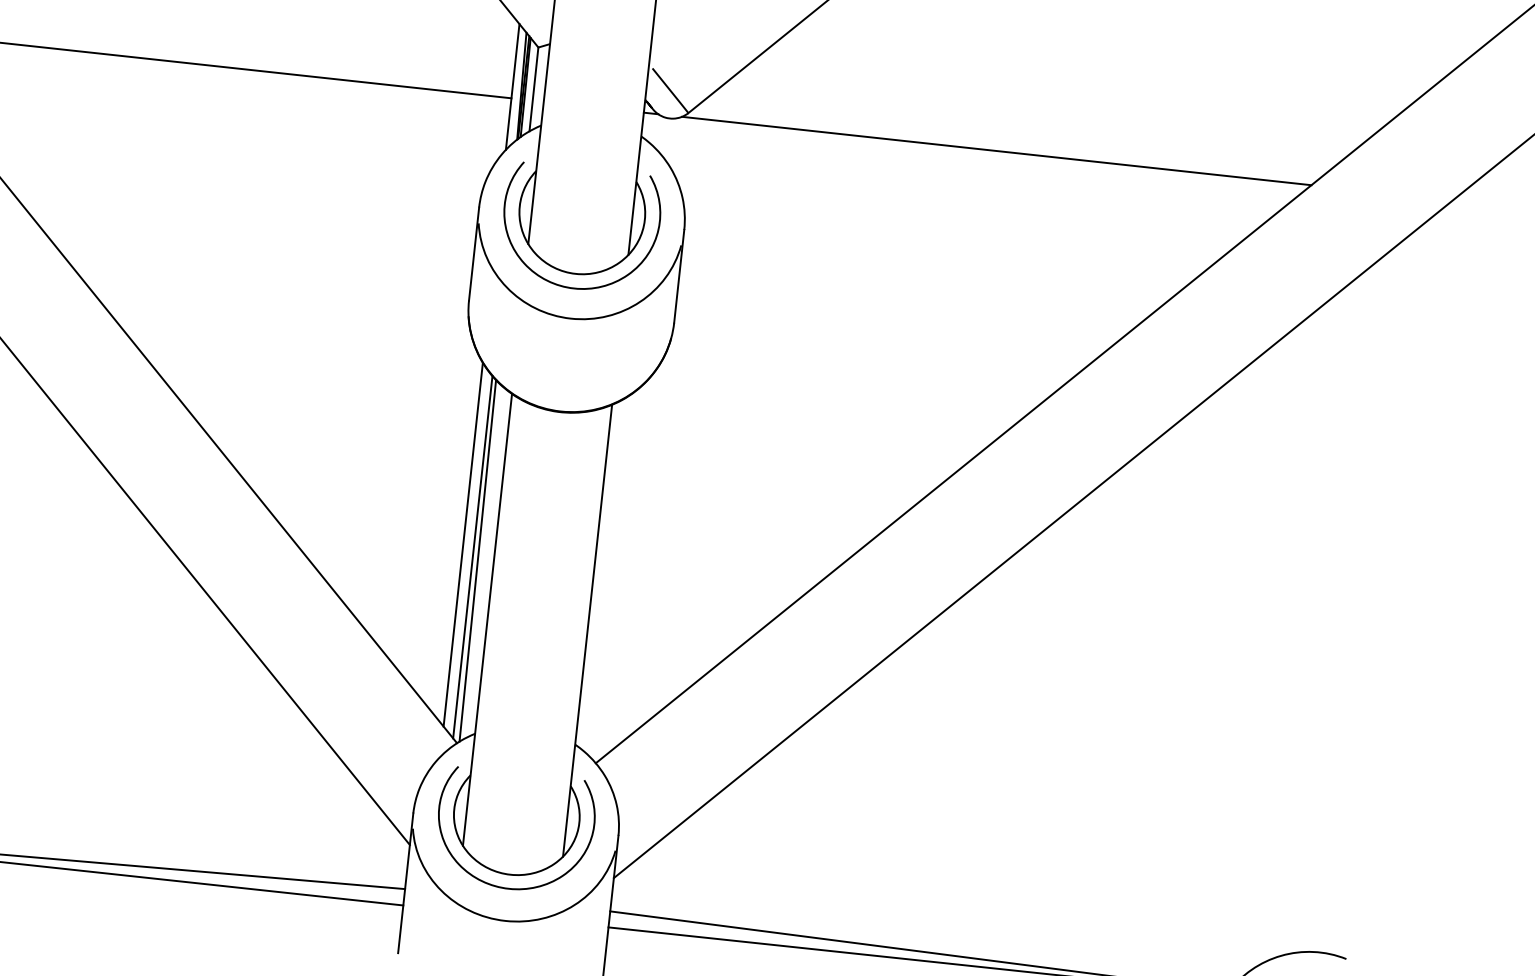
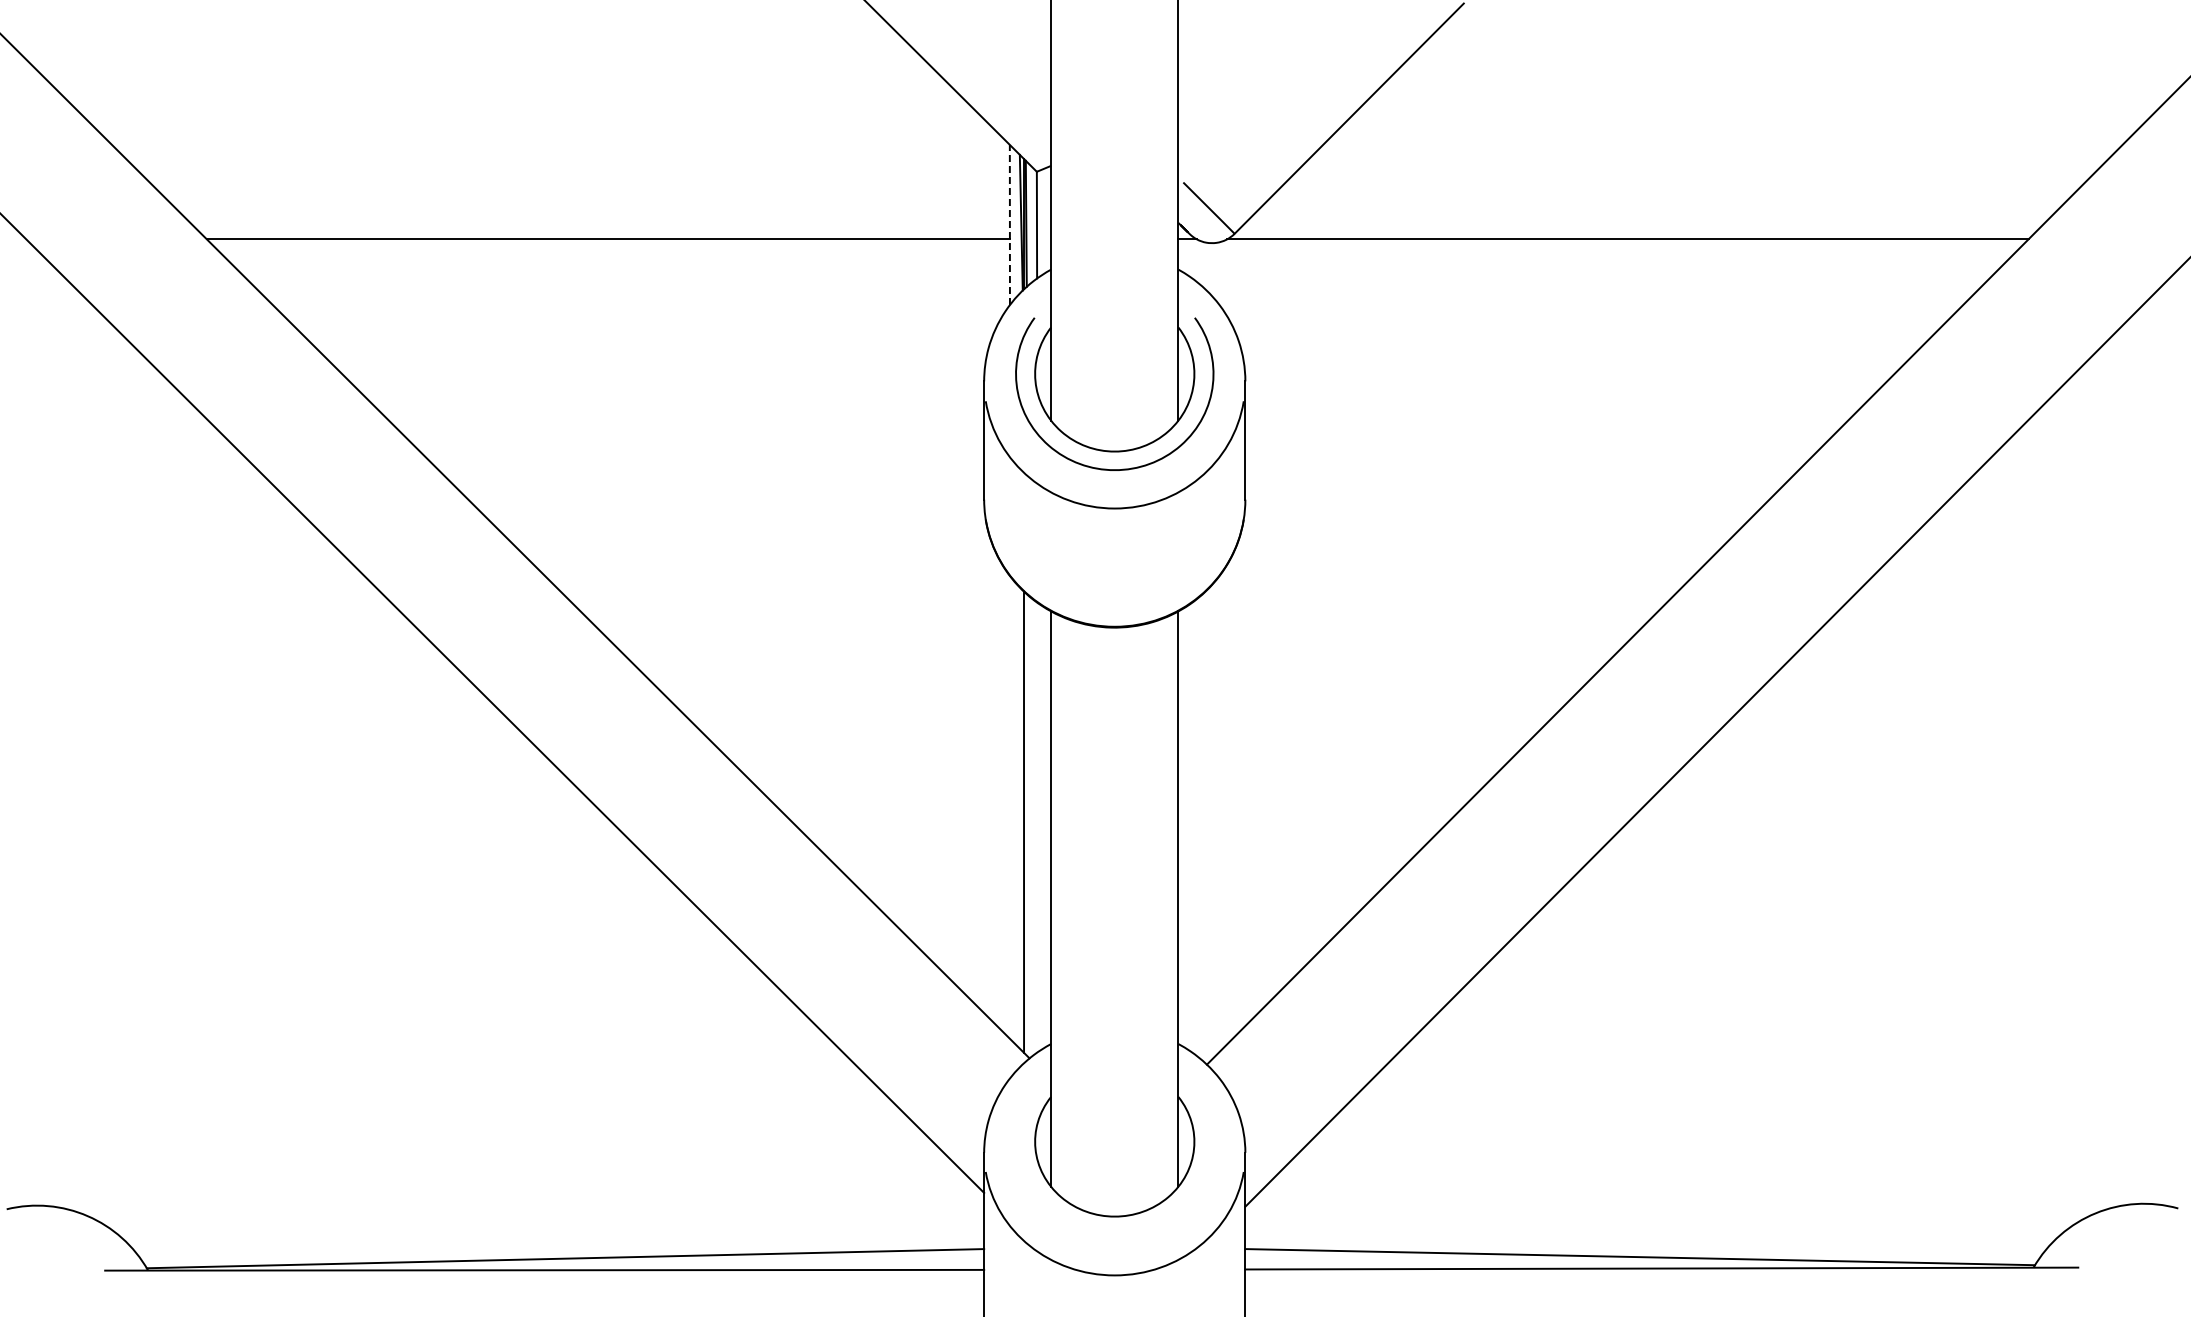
line: (512, 86) -> (1009, 224), solid -> dashed
line: (463, 544) -> (1010, 807), removed
line: (477, 561) -> (1030, 826), removed
curve: (508, 887) -> (1114, 1233), removed

